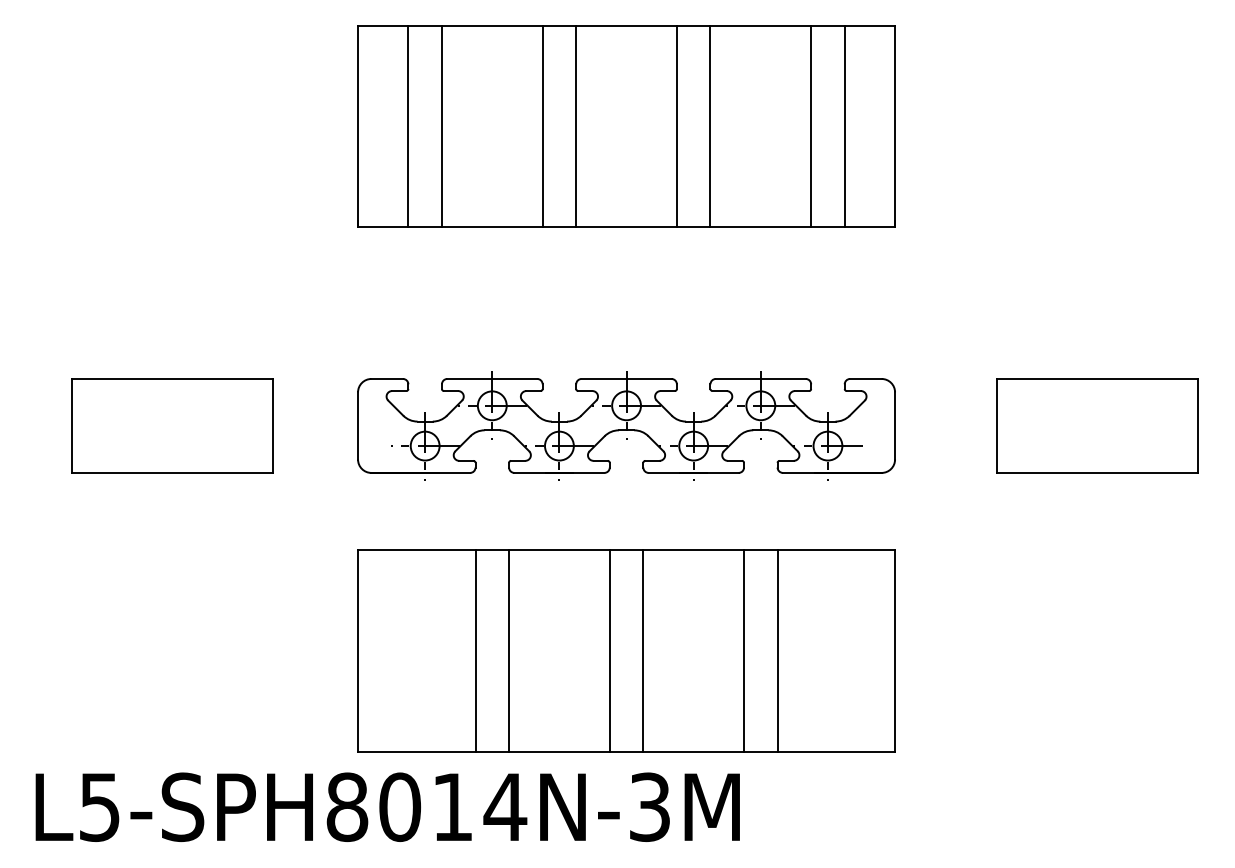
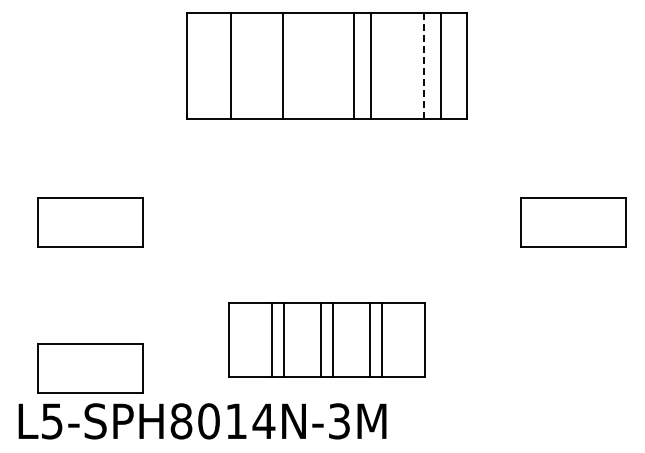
line: (408, 125) -> (213, 65), removed
line: (575, 125) -> (300, 65), removed
line: (810, 127) -> (423, 66), solid -> dashed
part: (627, 426) -> (327, 222), removed
part: (625, 650) -> (326, 339), size x0.7
part: (173, 705) -> (90, 368), added

